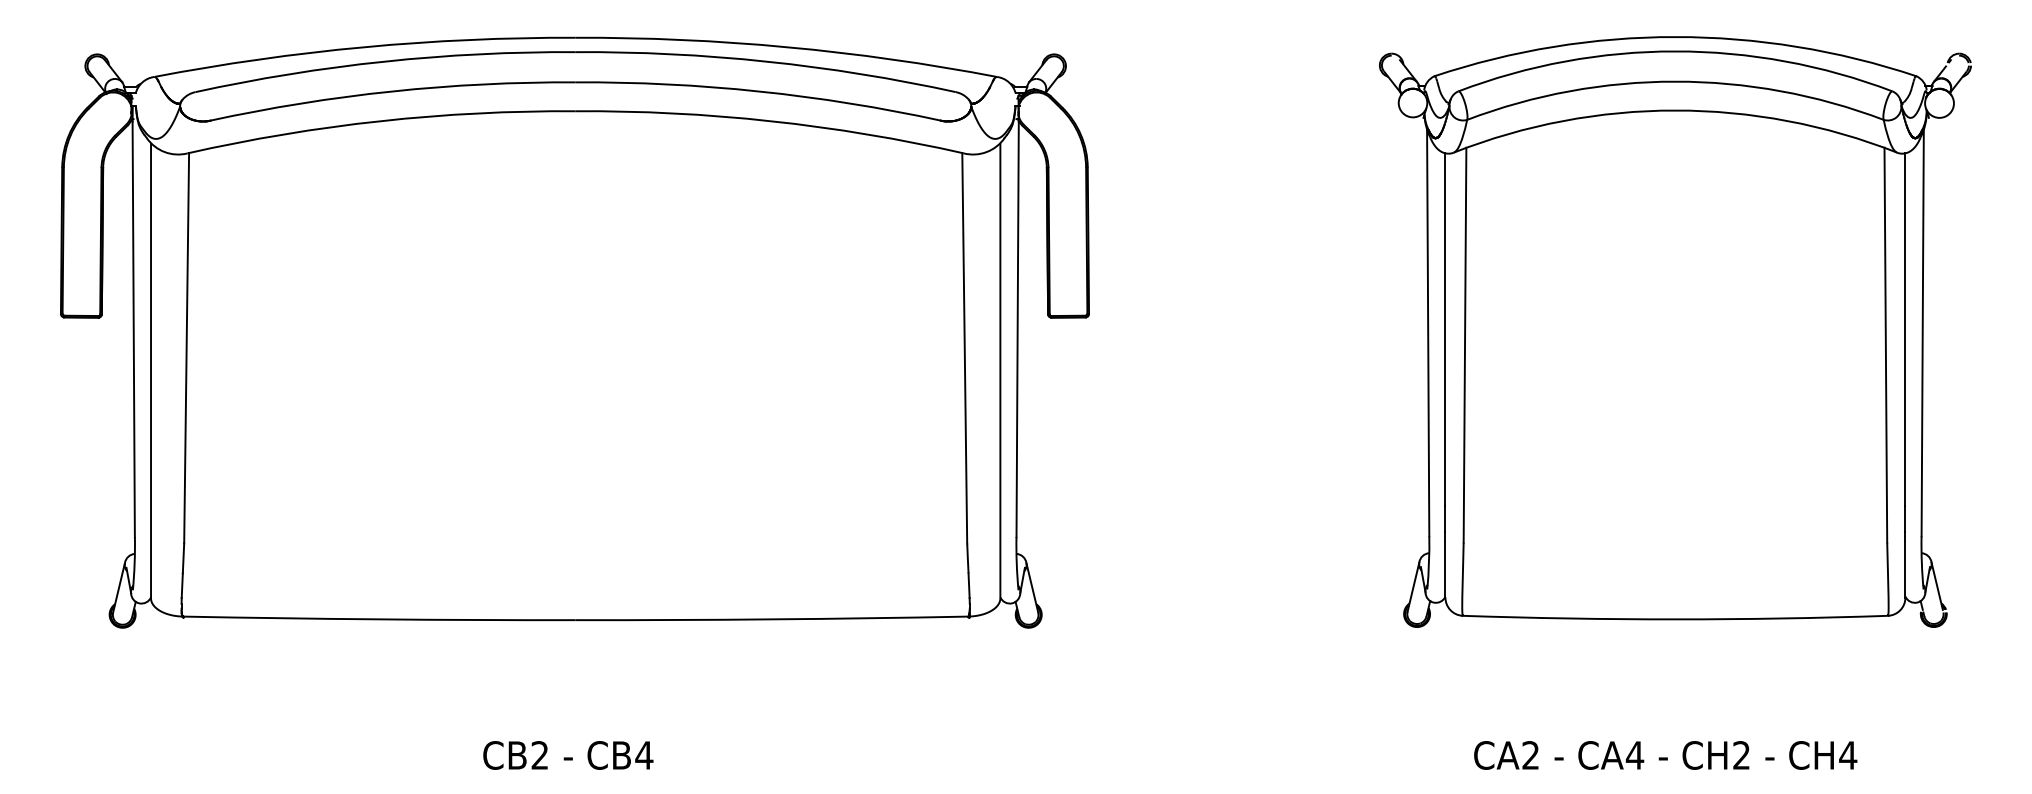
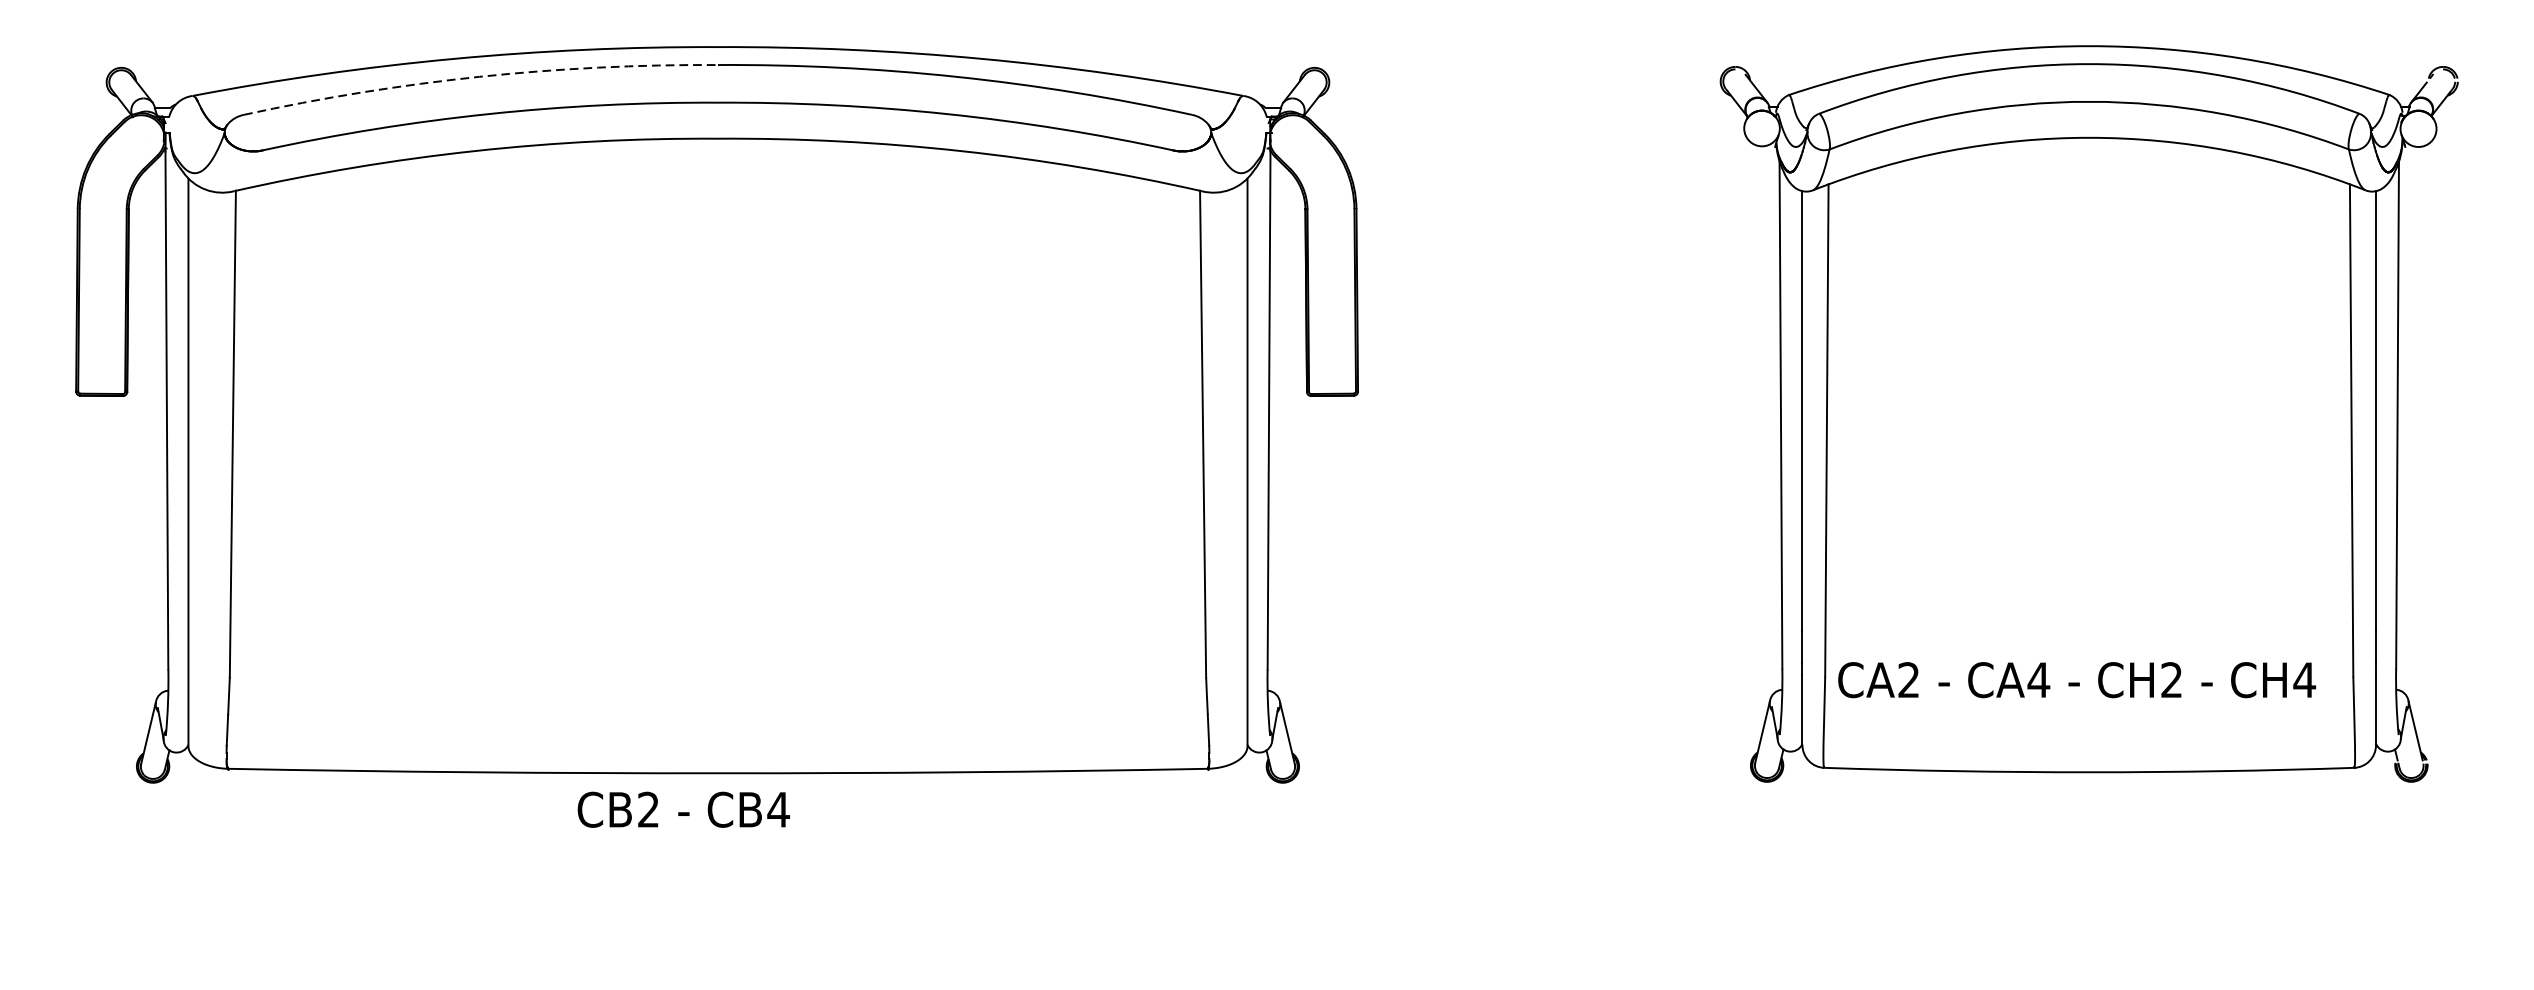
arc: (384, 61) -> (479, 76), solid -> dashed
text: (568, 755) -> (684, 809), moved
text: (1665, 755) -> (2076, 680), moved

